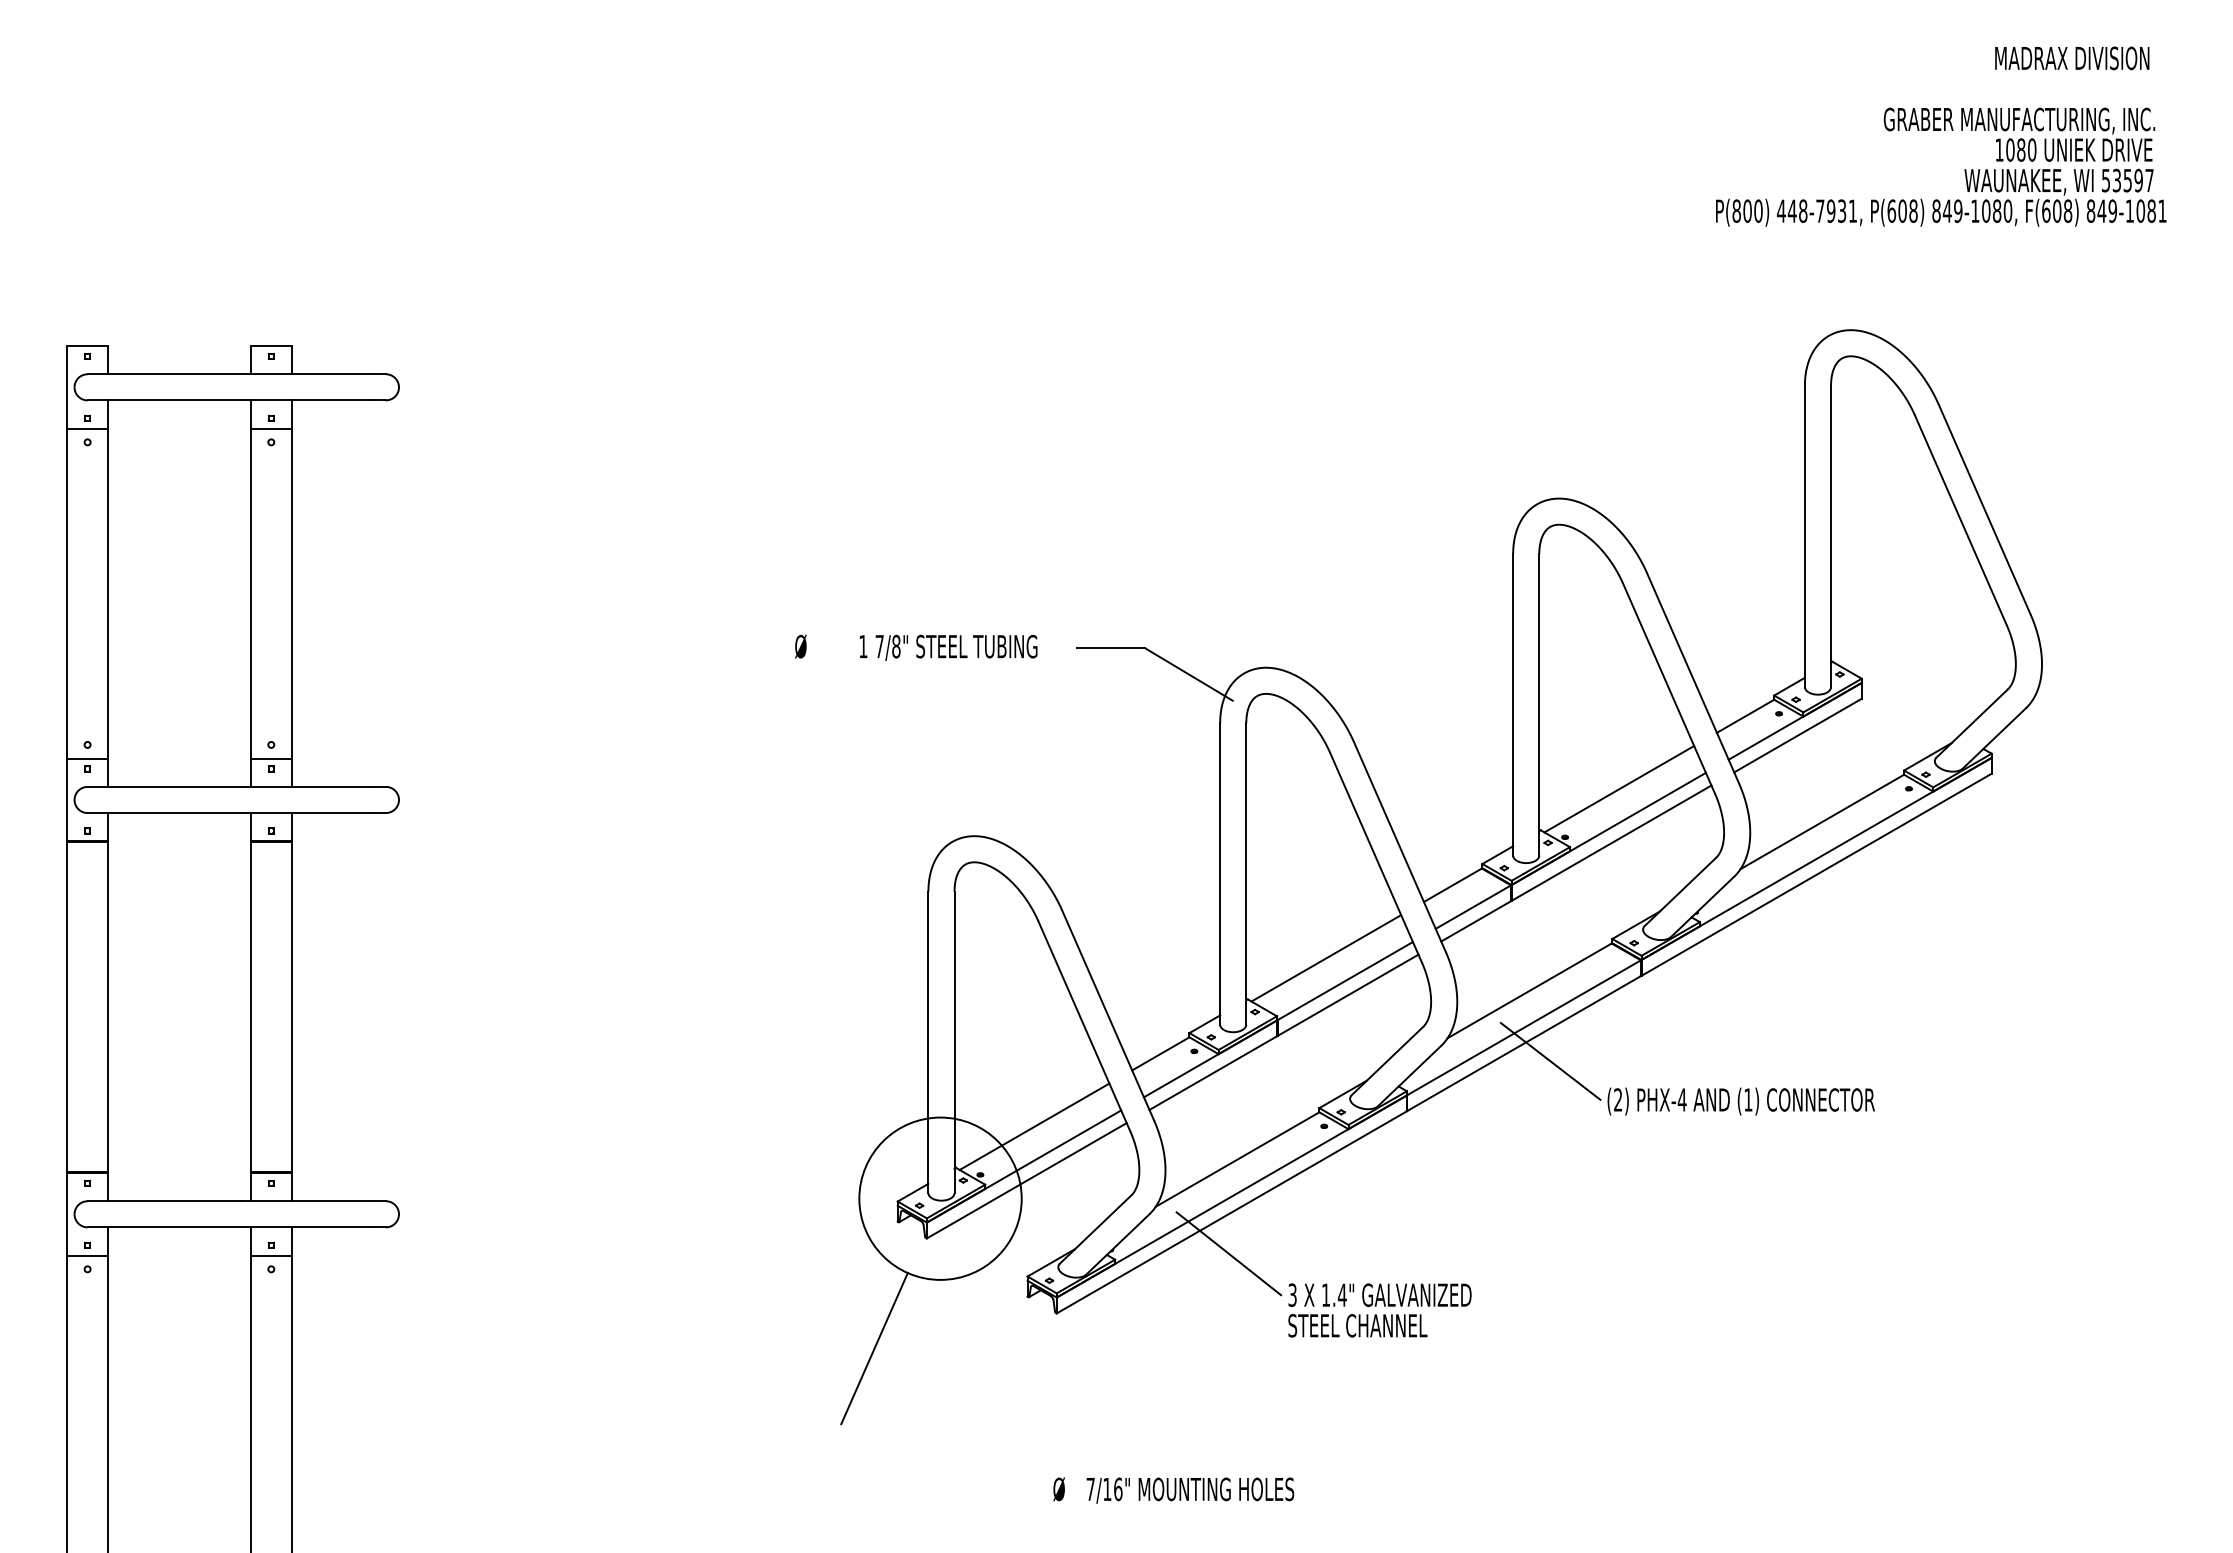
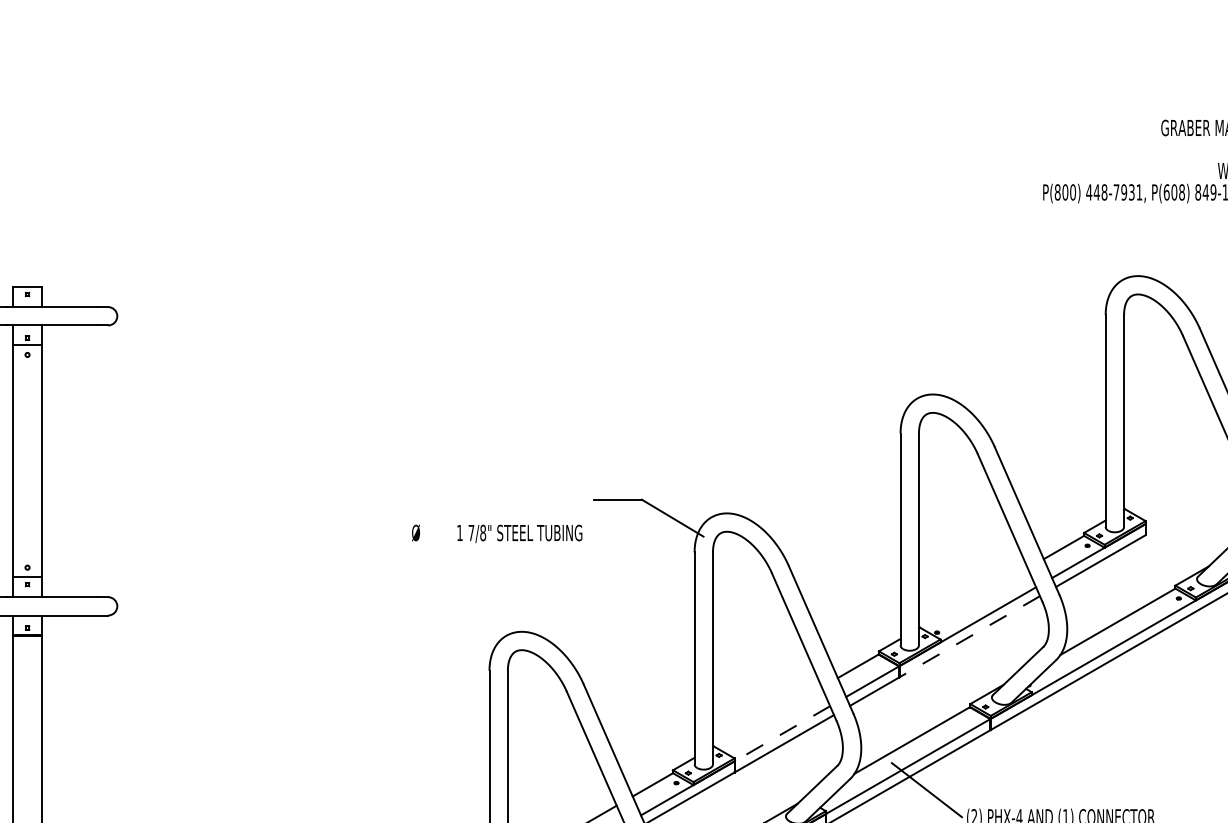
text: (916, 647) -> (497, 533), moved
line: (1619, 789) -> (975, 598), removed
line: (1611, 843) -> (969, 636), solid -> dashed
line: (1326, 958) -> (769, 717), removed
line: (1344, 981) -> (782, 733), solid -> dashed

